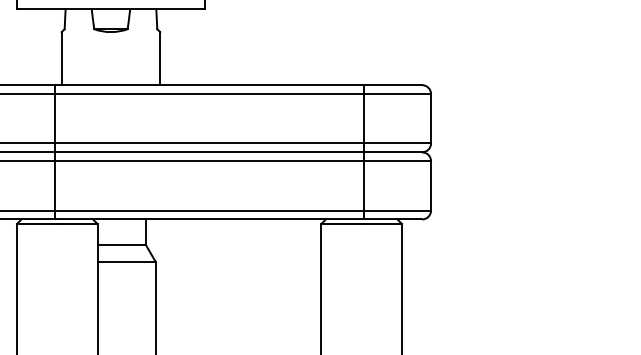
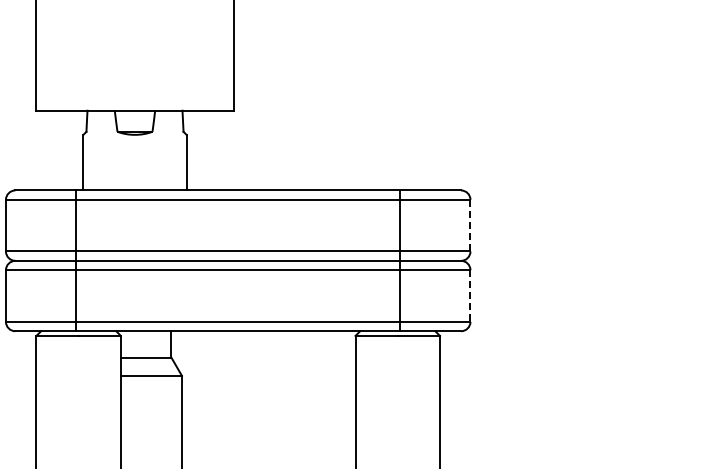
line: (431, 118) -> (470, 225), solid -> dashed
line: (431, 186) -> (470, 296), solid -> dashed

